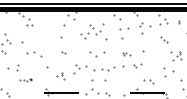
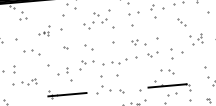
part: (46, 37) -> (44, 31), added
part: (93, 54) -> (89, 47), moved
part: (126, 54) -> (138, 43), size x1.67
part: (168, 72) -> (176, 53), moved
part: (60, 75) -> (64, 74), size x1.67
part: (25, 79) -> (24, 82), size x1.67

